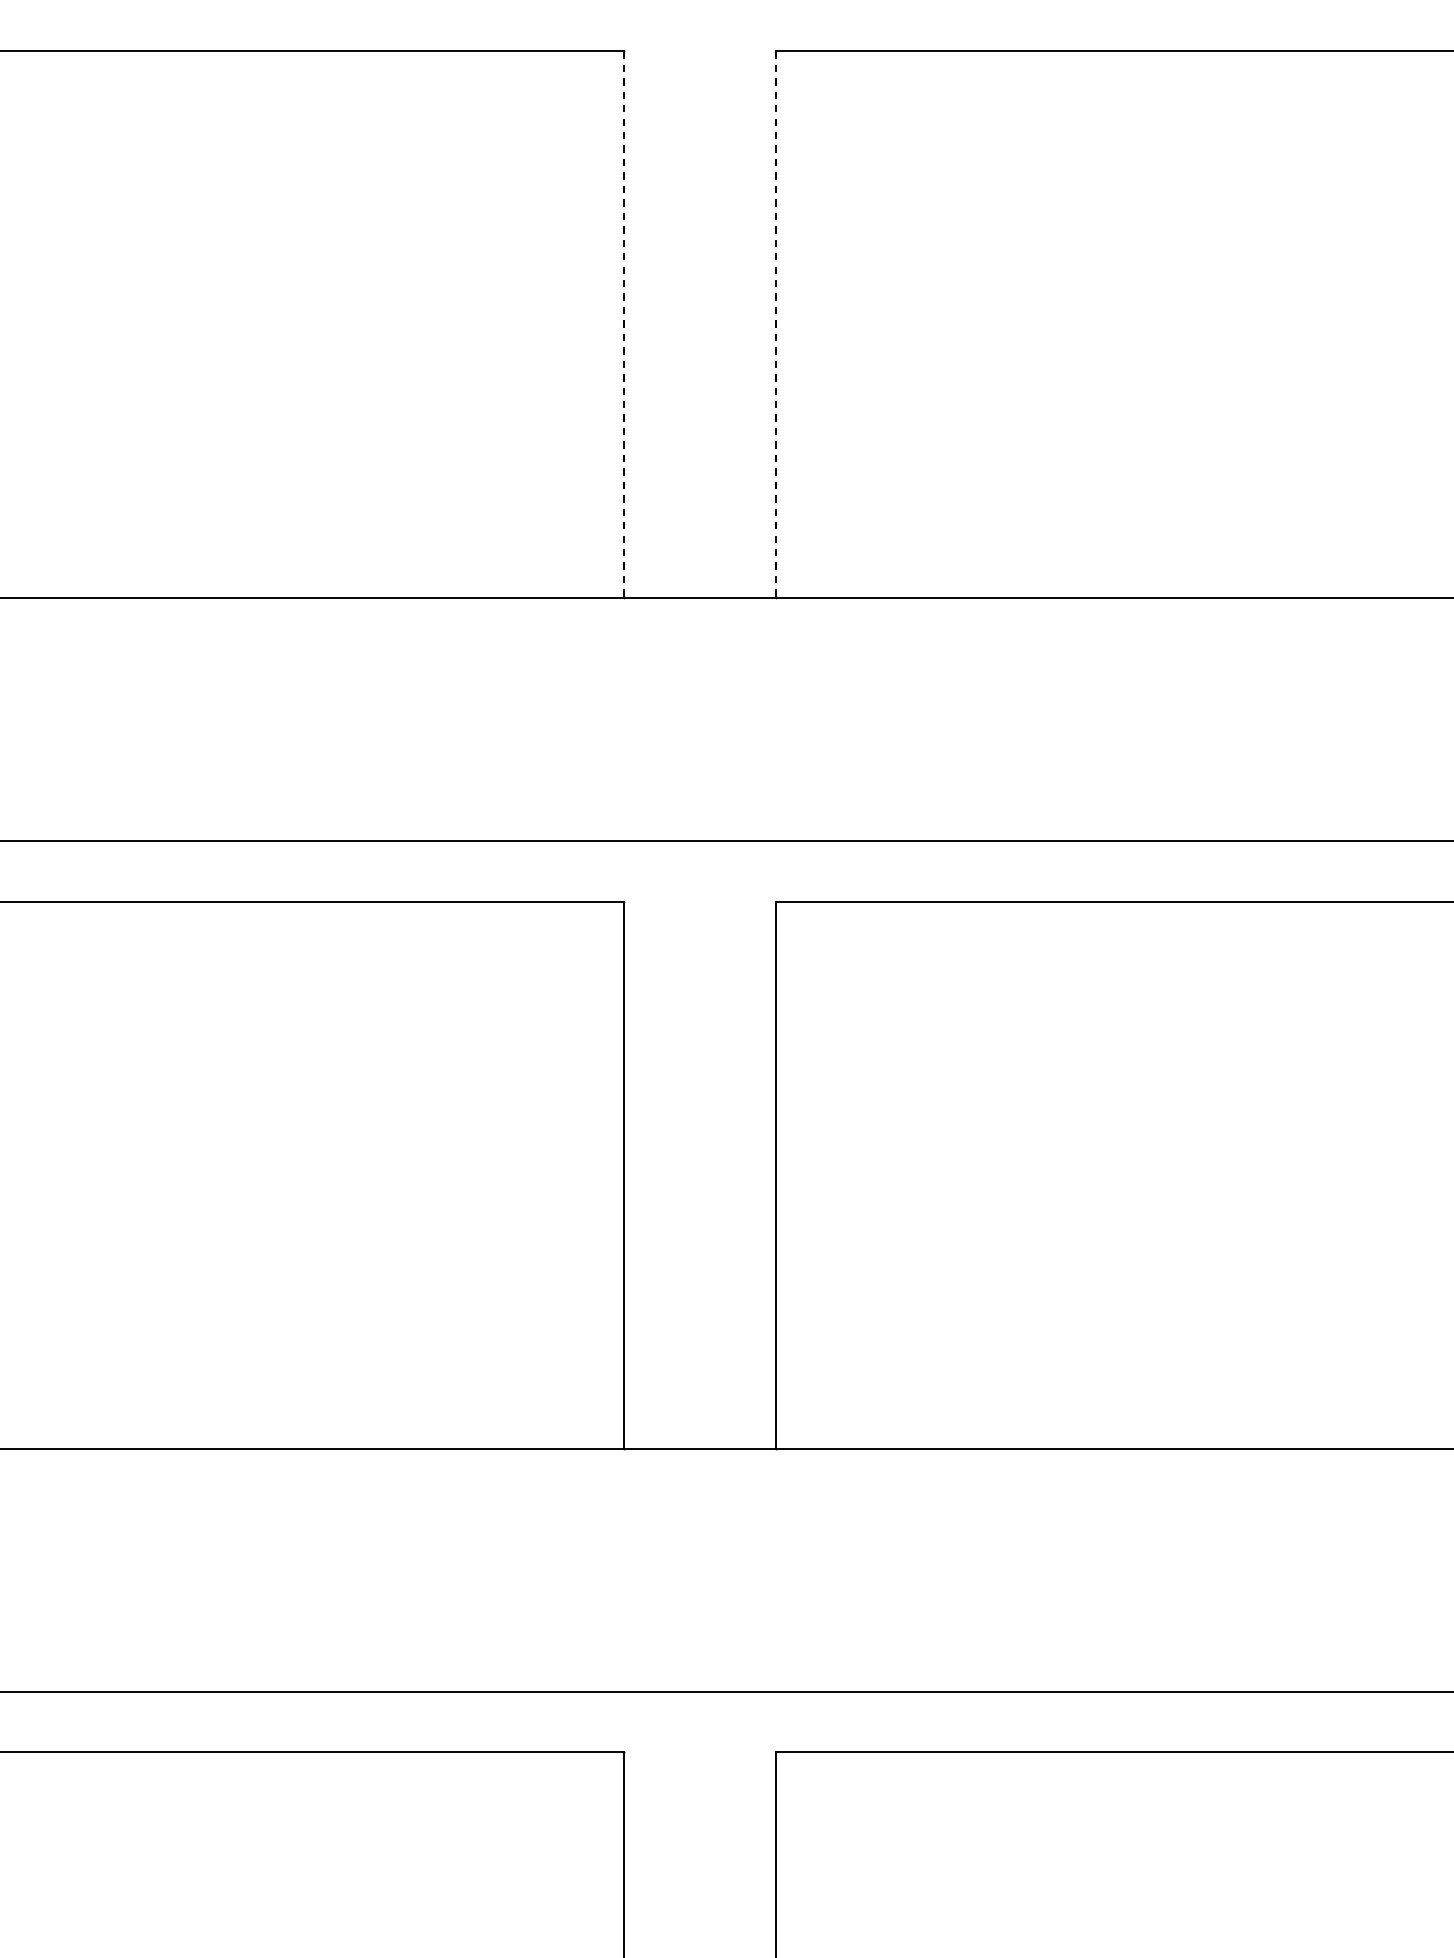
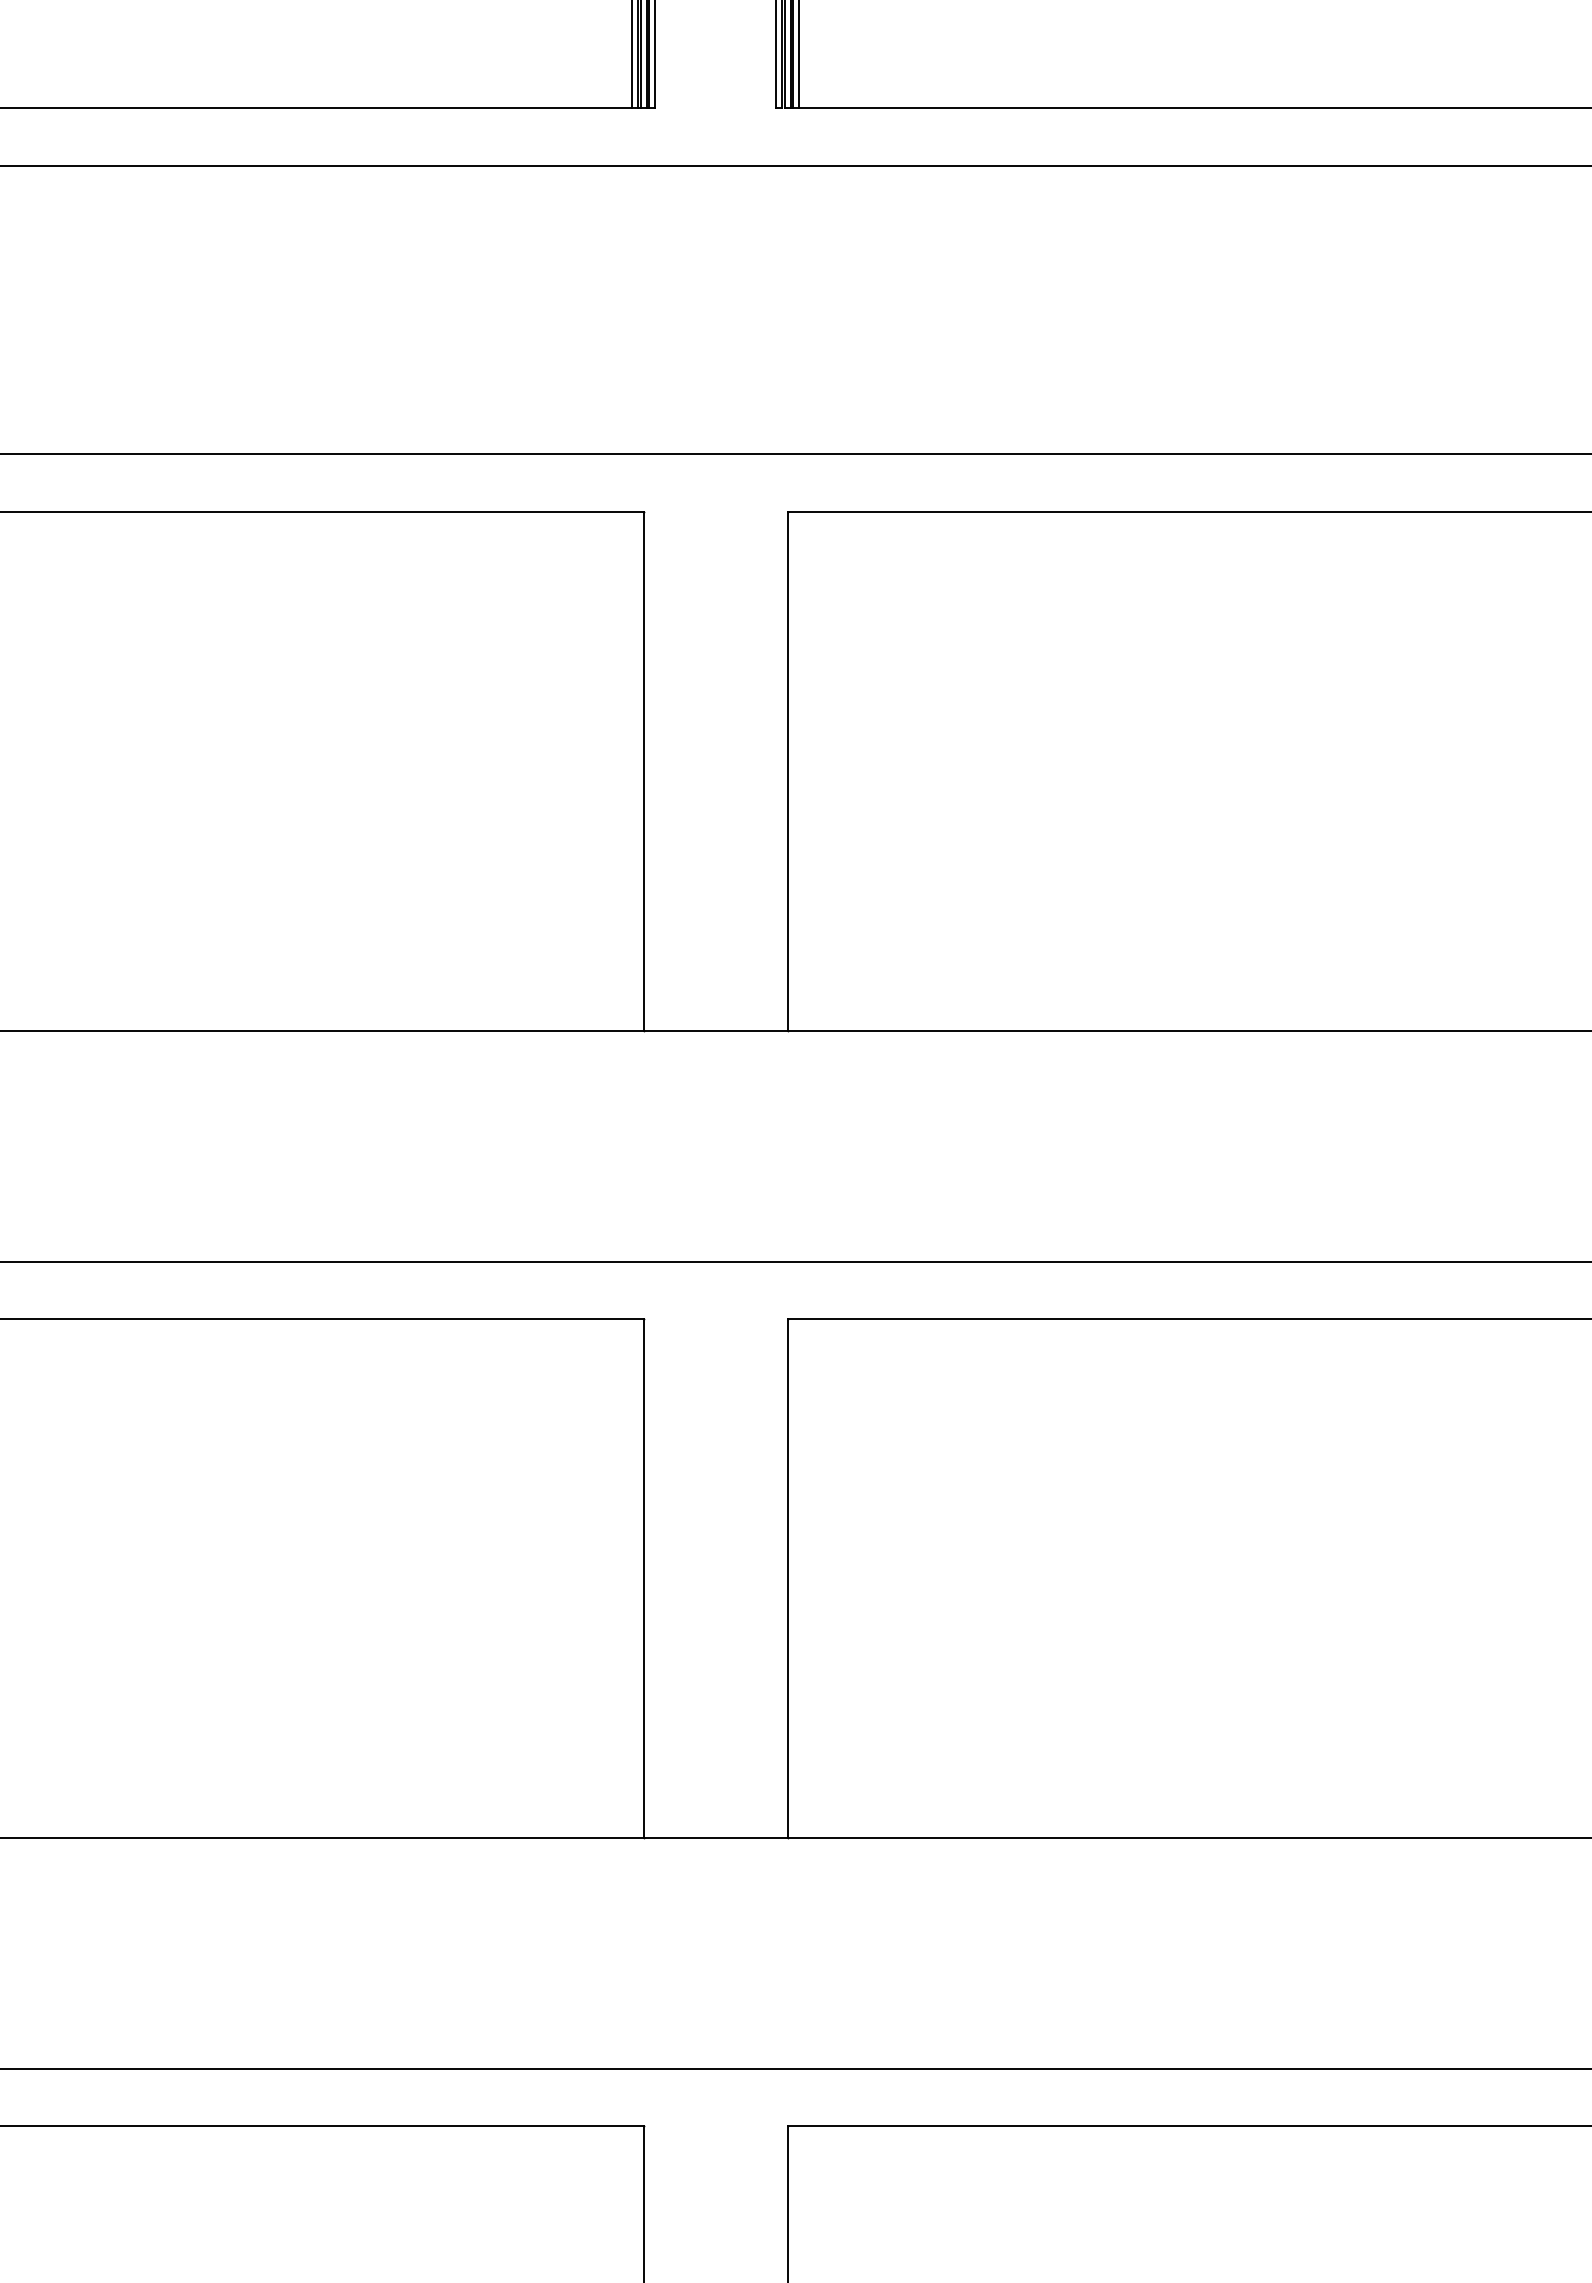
line: (624, 324) -> (644, 771), dashed -> solid
line: (775, 324) -> (788, 771), dashed -> solid

